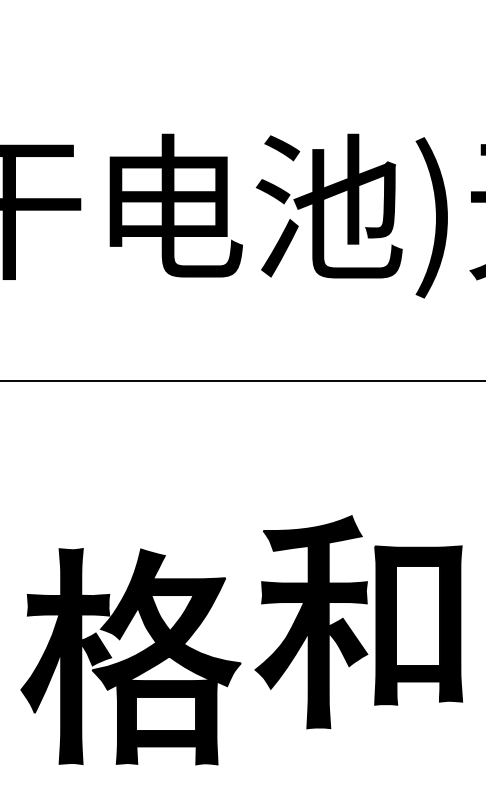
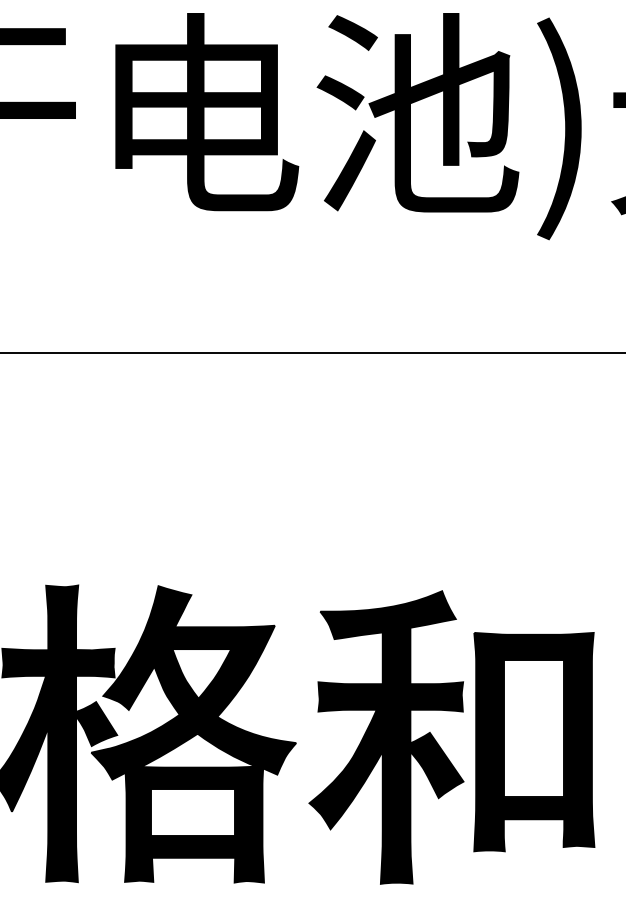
part: (349, 626) -> (439, 743), moved

